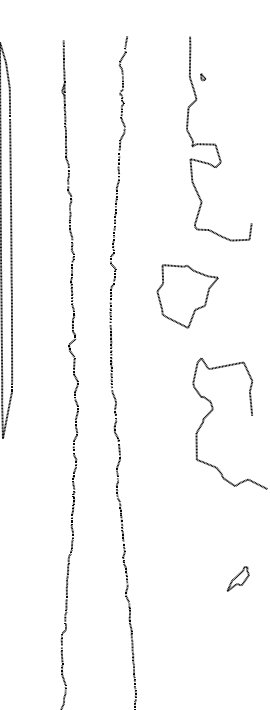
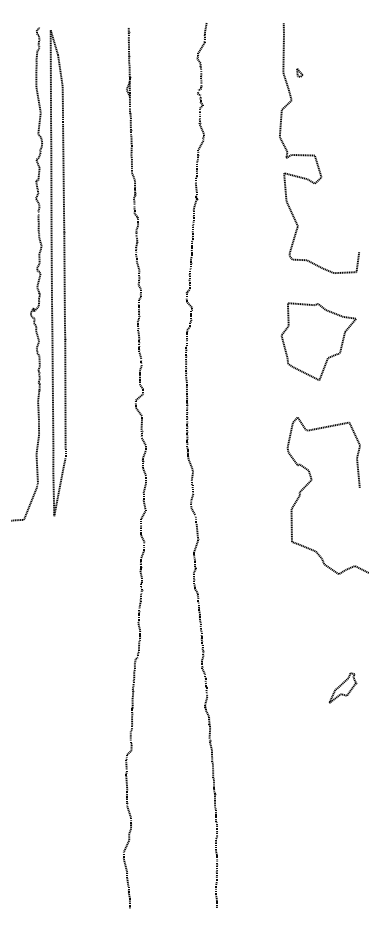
part: (187, 296) -> (318, 341), moved

